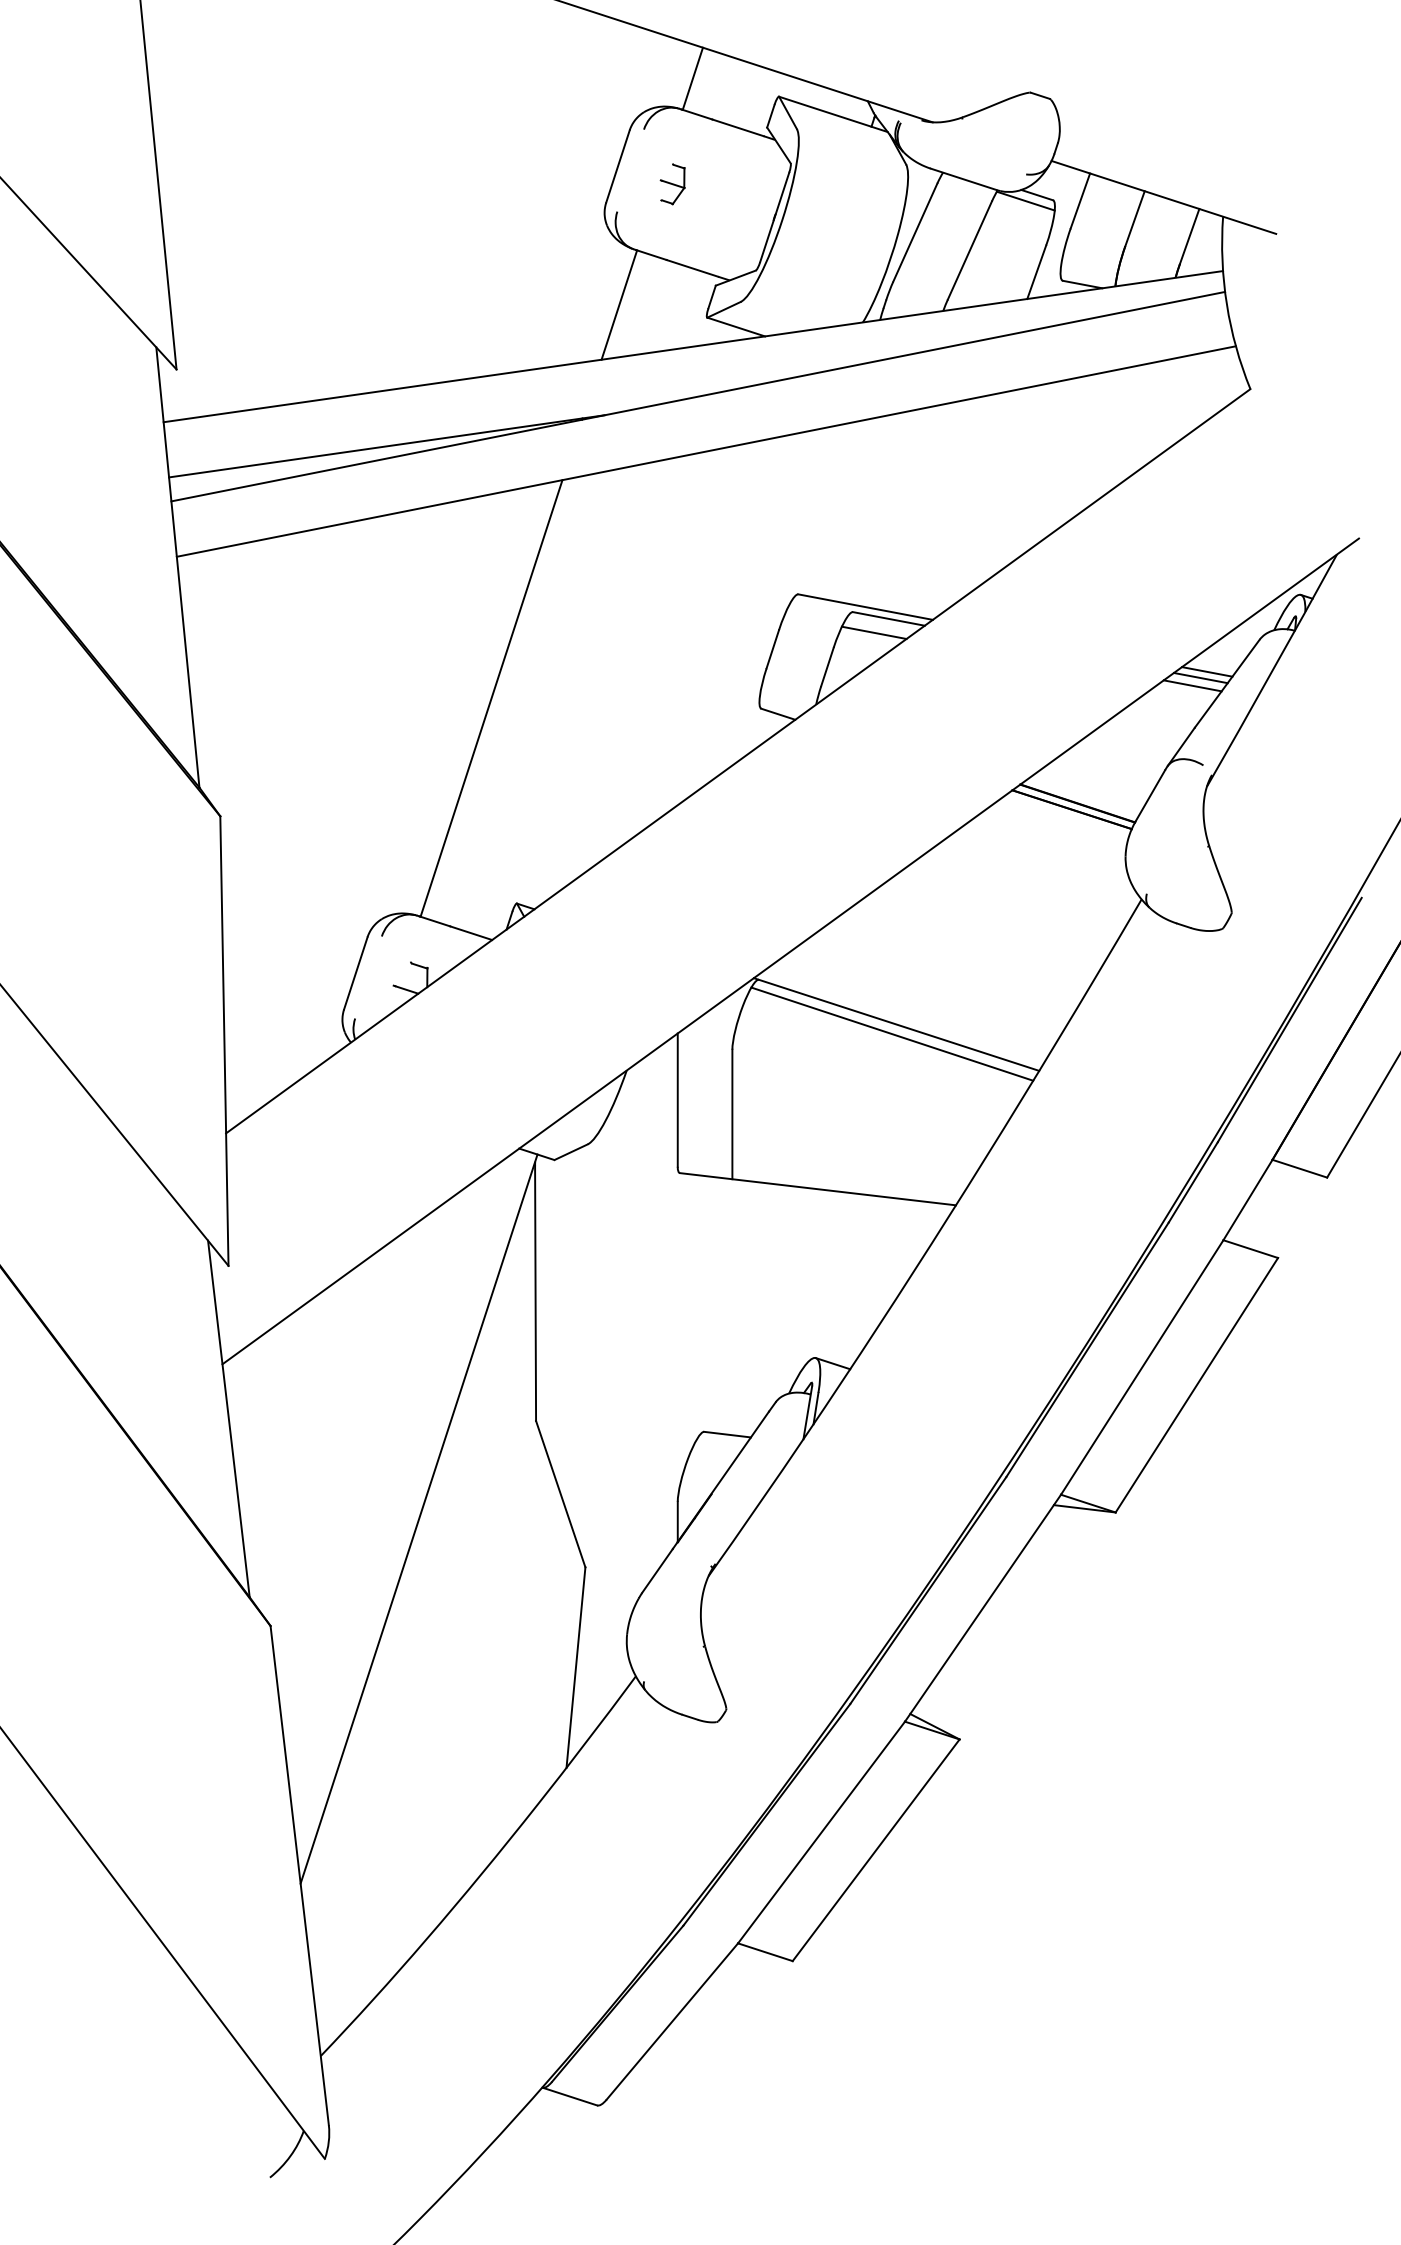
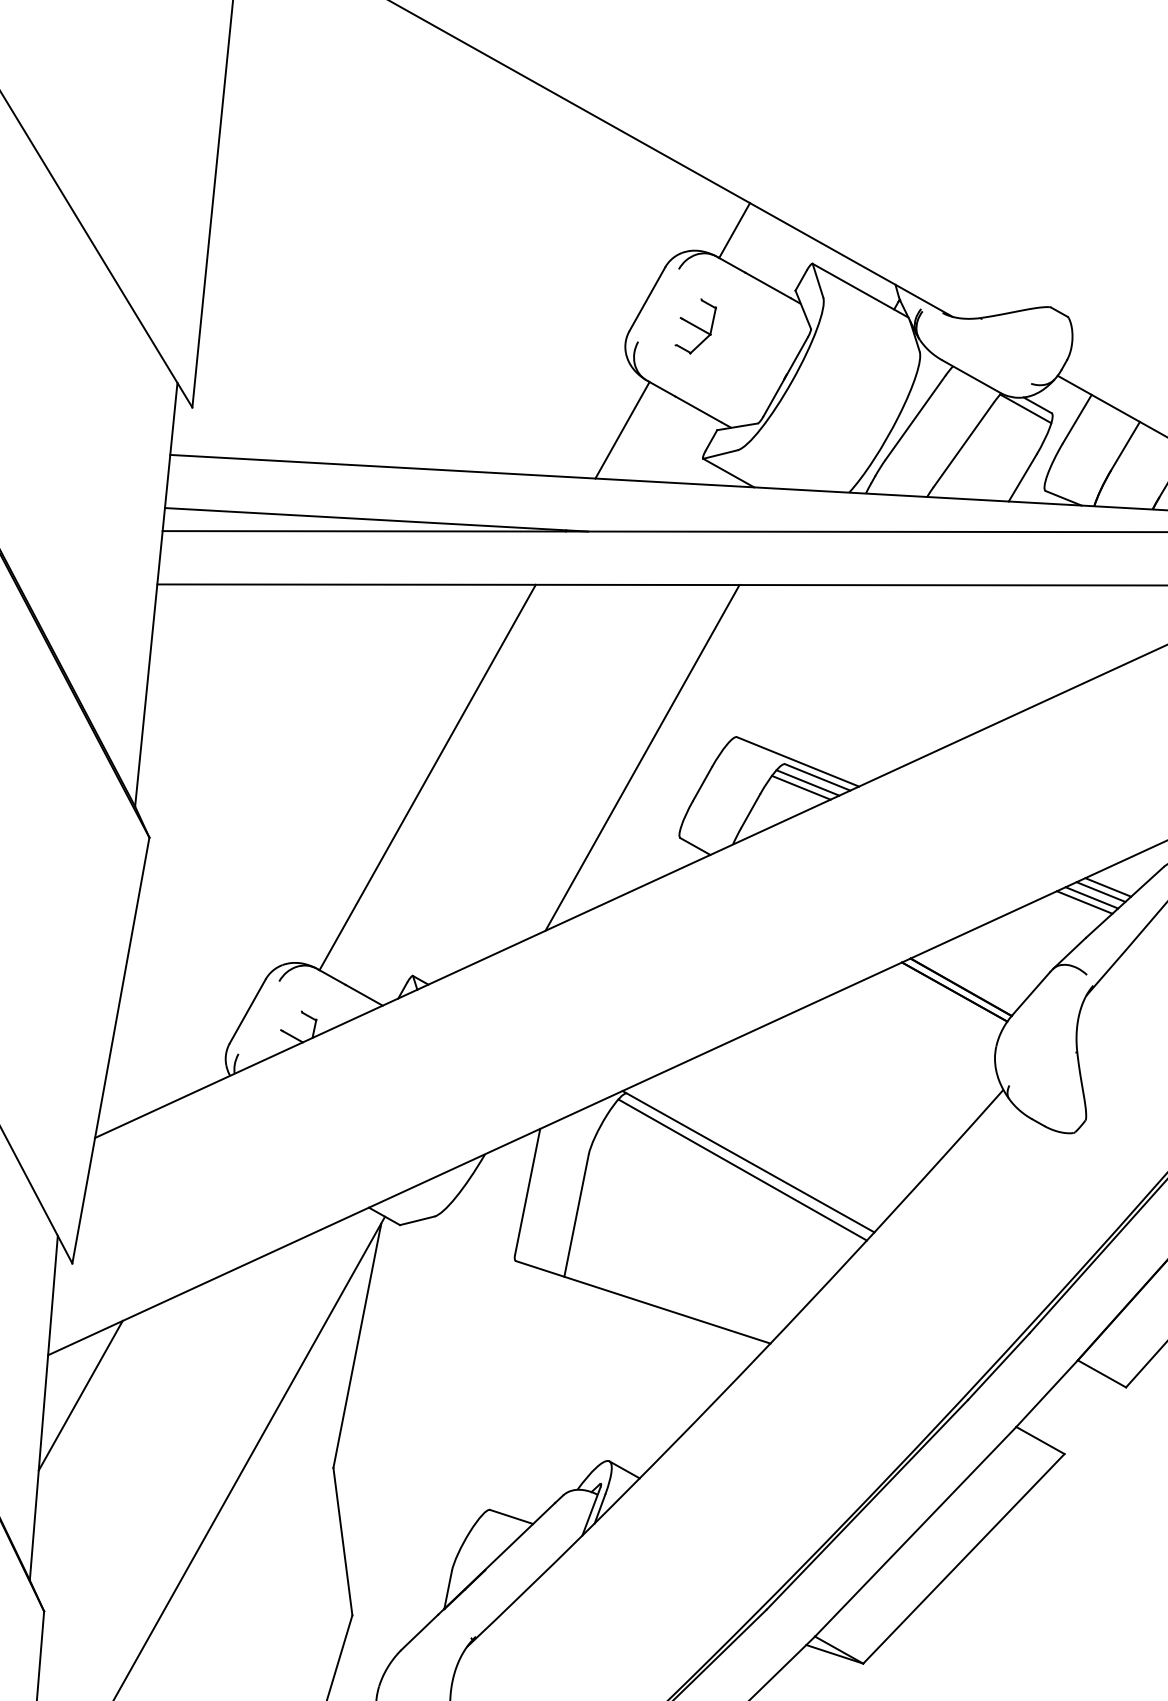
part: (672, 183) -> (695, 325), size x1.43
line: (879, 626) -> (807, 782), added
line: (706, 634) -> (642, 757), added
line: (1185, 691) -> (1084, 901), added
line: (263, 1398) -> (80, 1395), added

